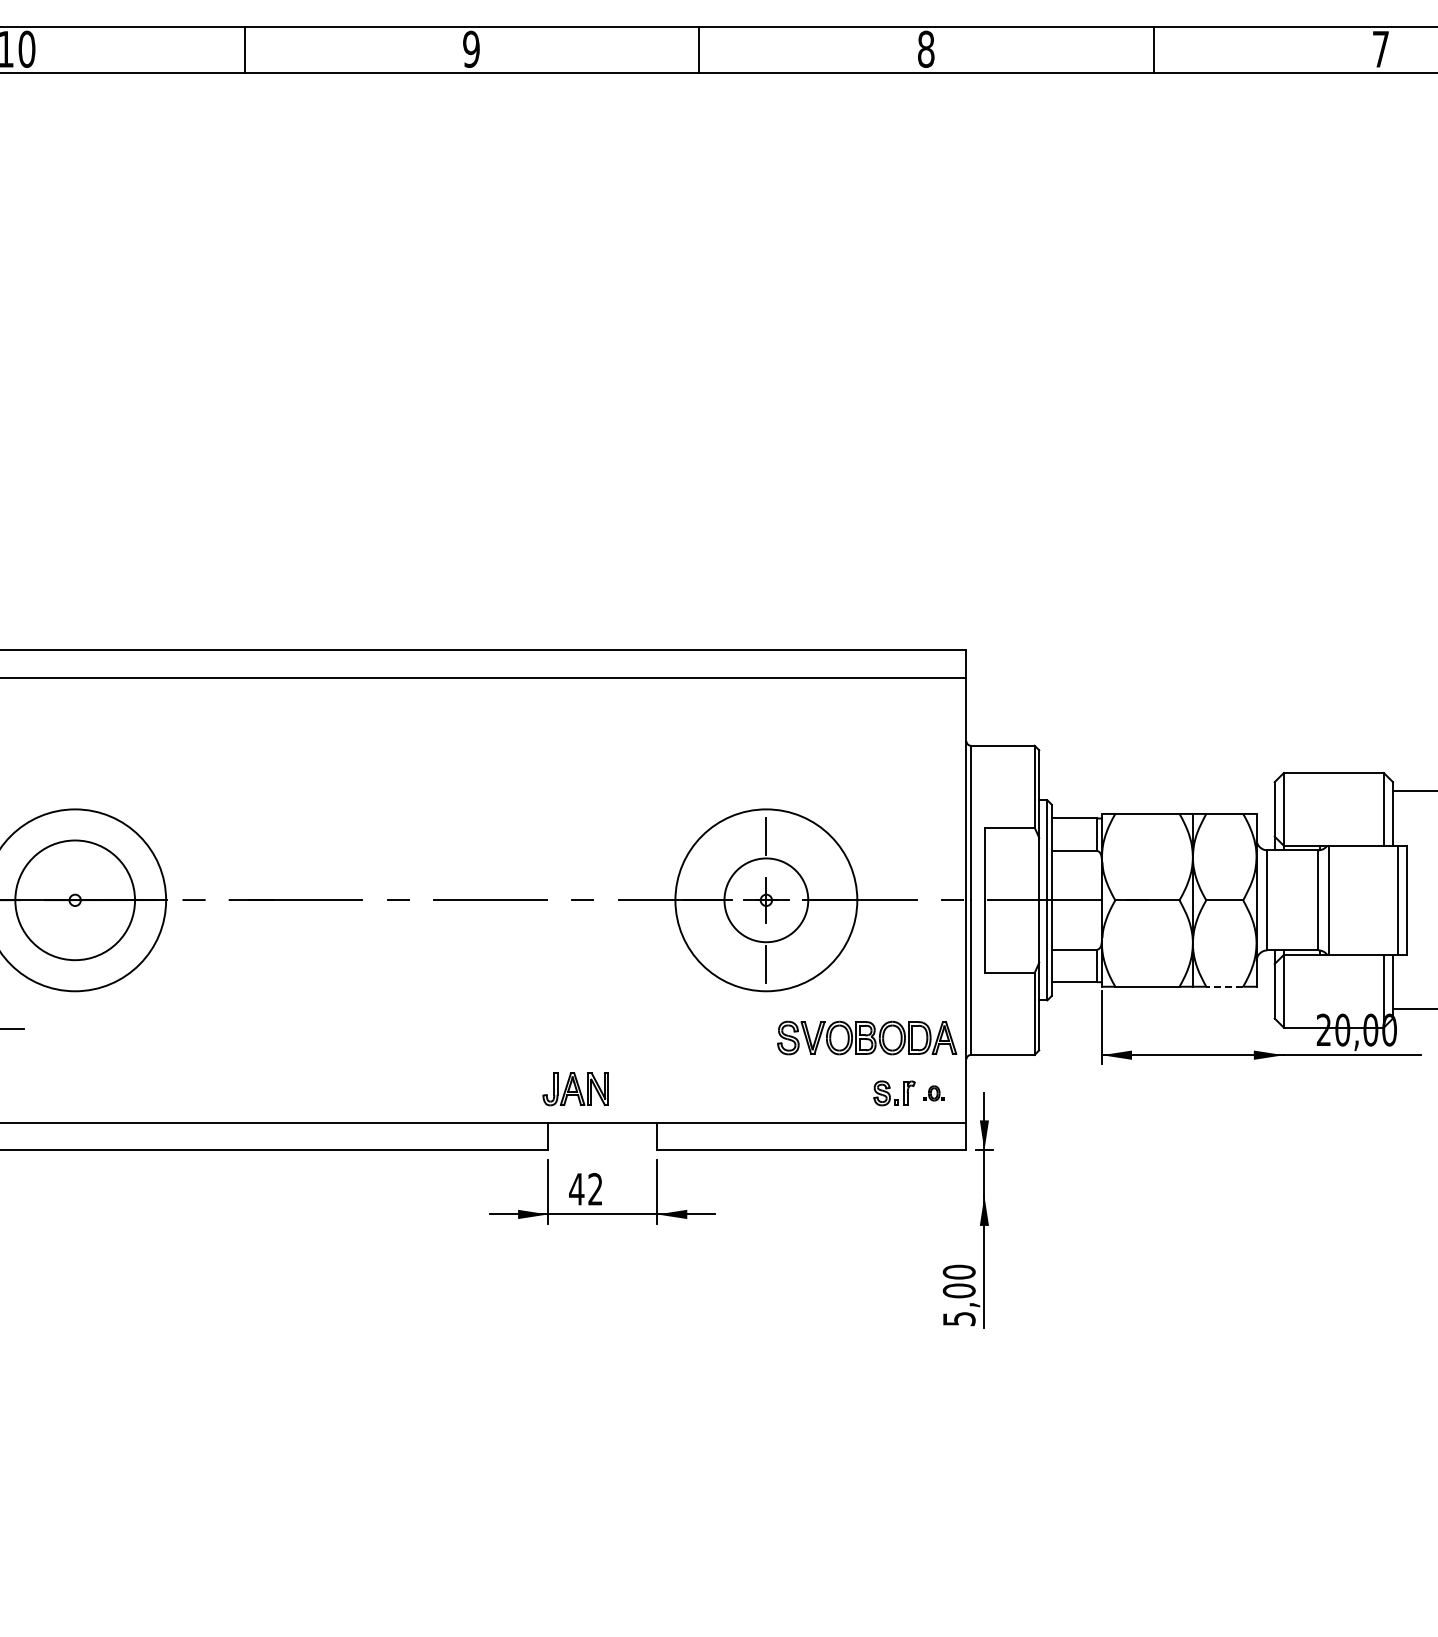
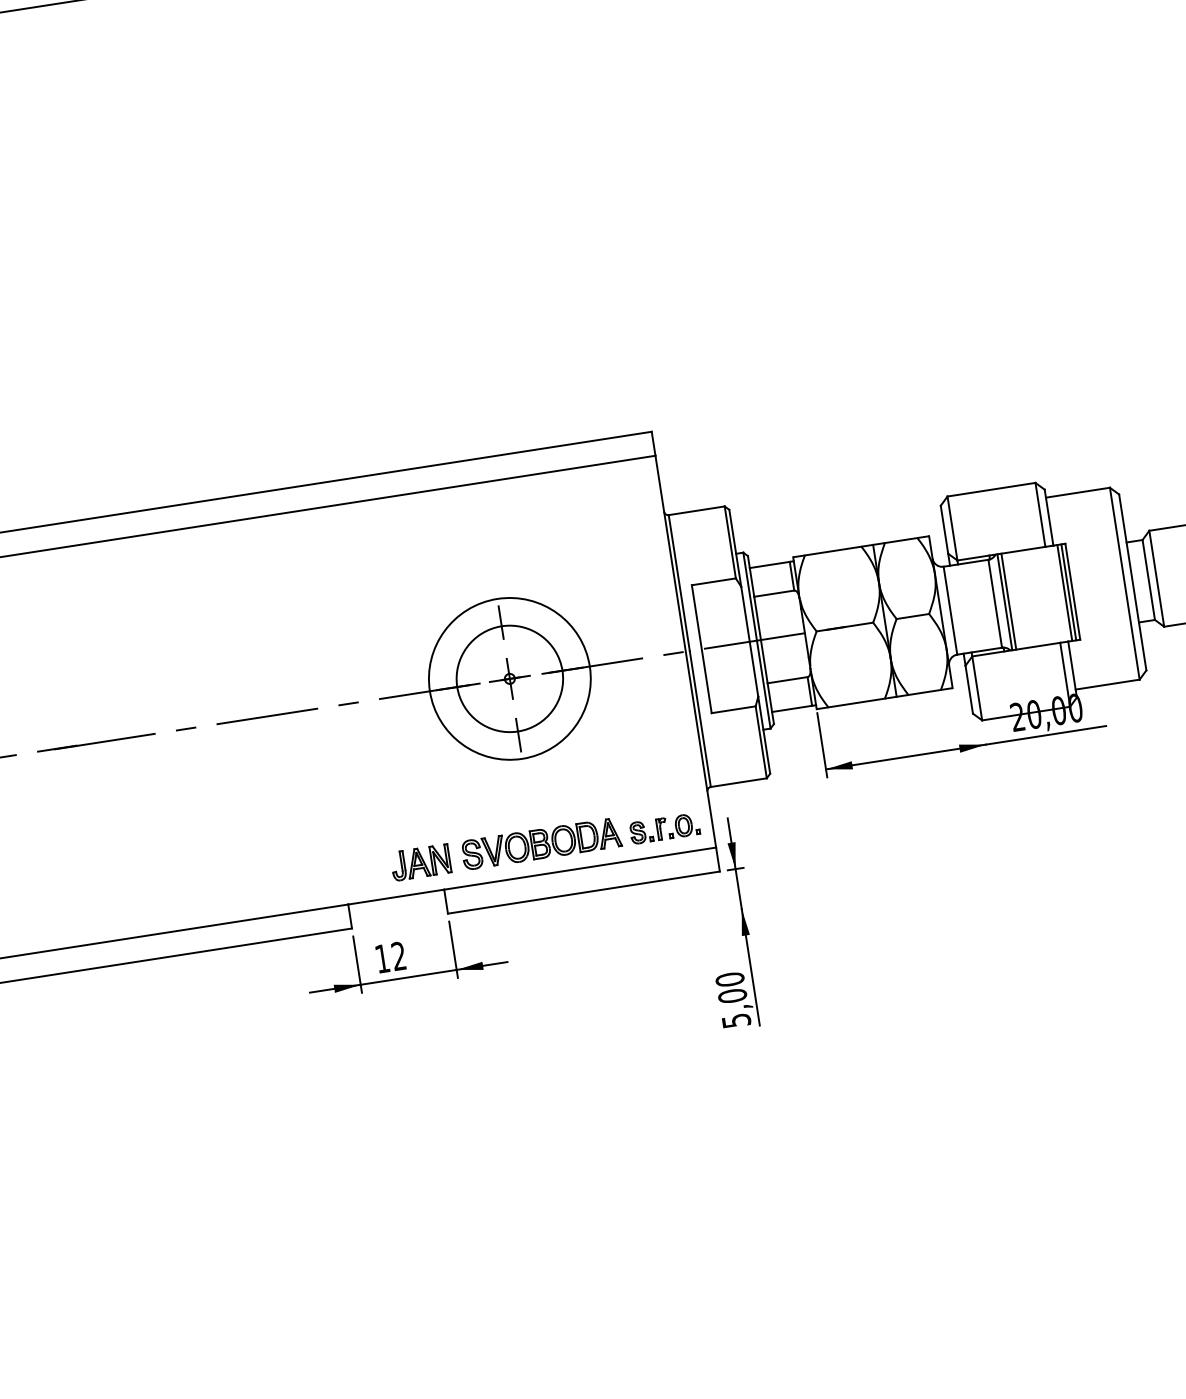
line: (1333, 899) -> (1008, 600), added
line: (1402, 899) -> (1069, 591), added
circle: (766, 900) -> (510, 679), size x1.43
line: (1224, 986) -> (924, 692), dashed -> solid
part: (867, 1037) -> (541, 843), moved
part: (575, 1089) -> (420, 863), moved
part: (933, 1093) -> (683, 825), size x1.67
text: (576, 1189) -> (382, 958), 42 -> 12

